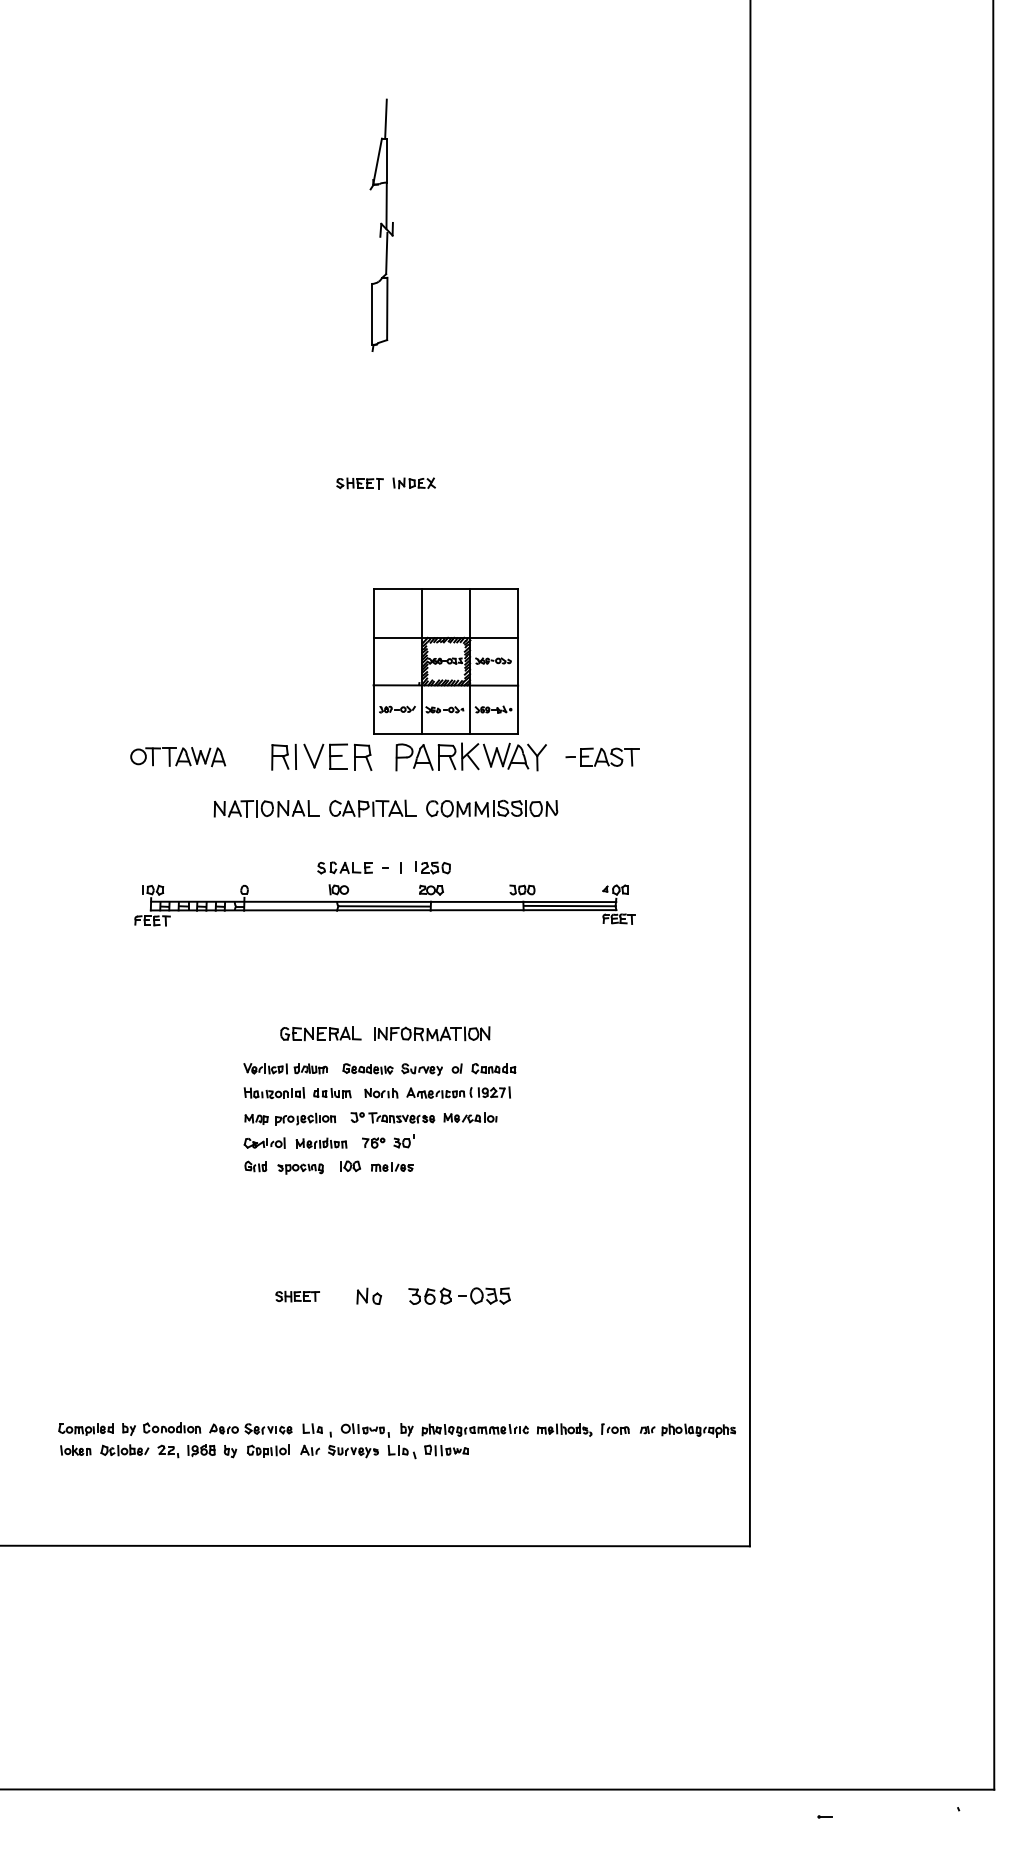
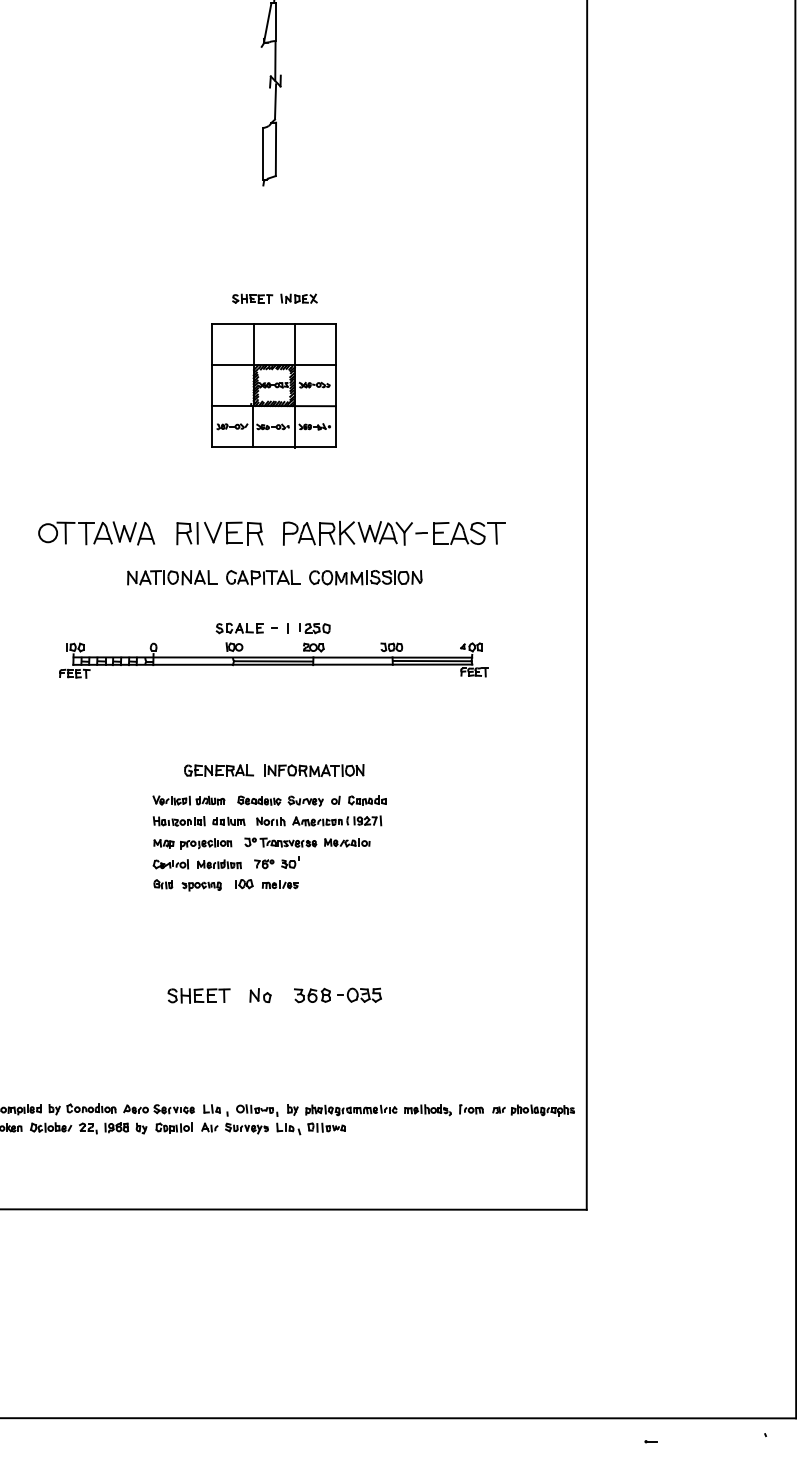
part: (445, 661) -> (273, 385), moved
part: (178, 756) -> (97, 532), size x1.43
part: (602, 757) -> (460, 533), size x1.43
part: (297, 1296) -> (199, 995), size x1.67

